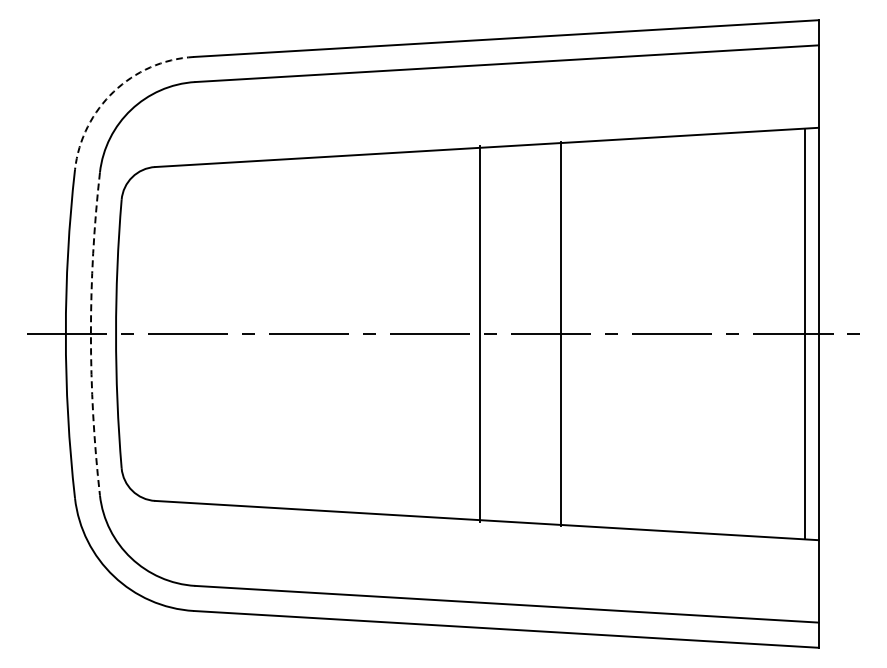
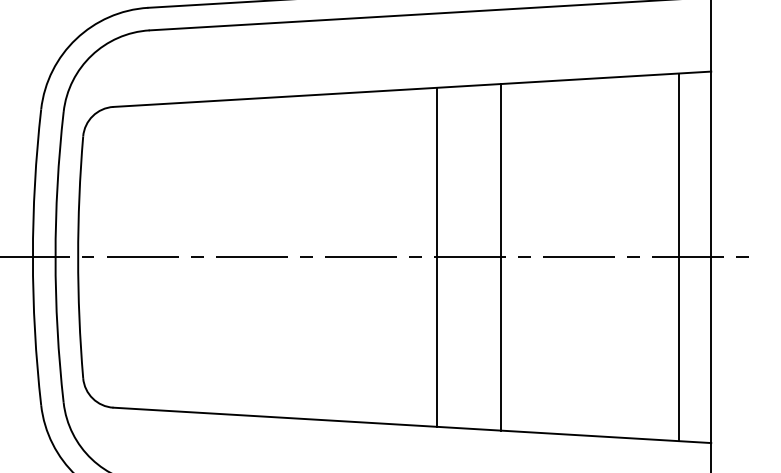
arc: (113, 91) -> (75, 38), dashed -> solid
line: (480, 333) -> (437, 256), moved
line: (561, 333) -> (500, 256), moved
line: (805, 333) -> (679, 256), moved
arc: (90, 334) -> (55, 257), dashed -> solid

